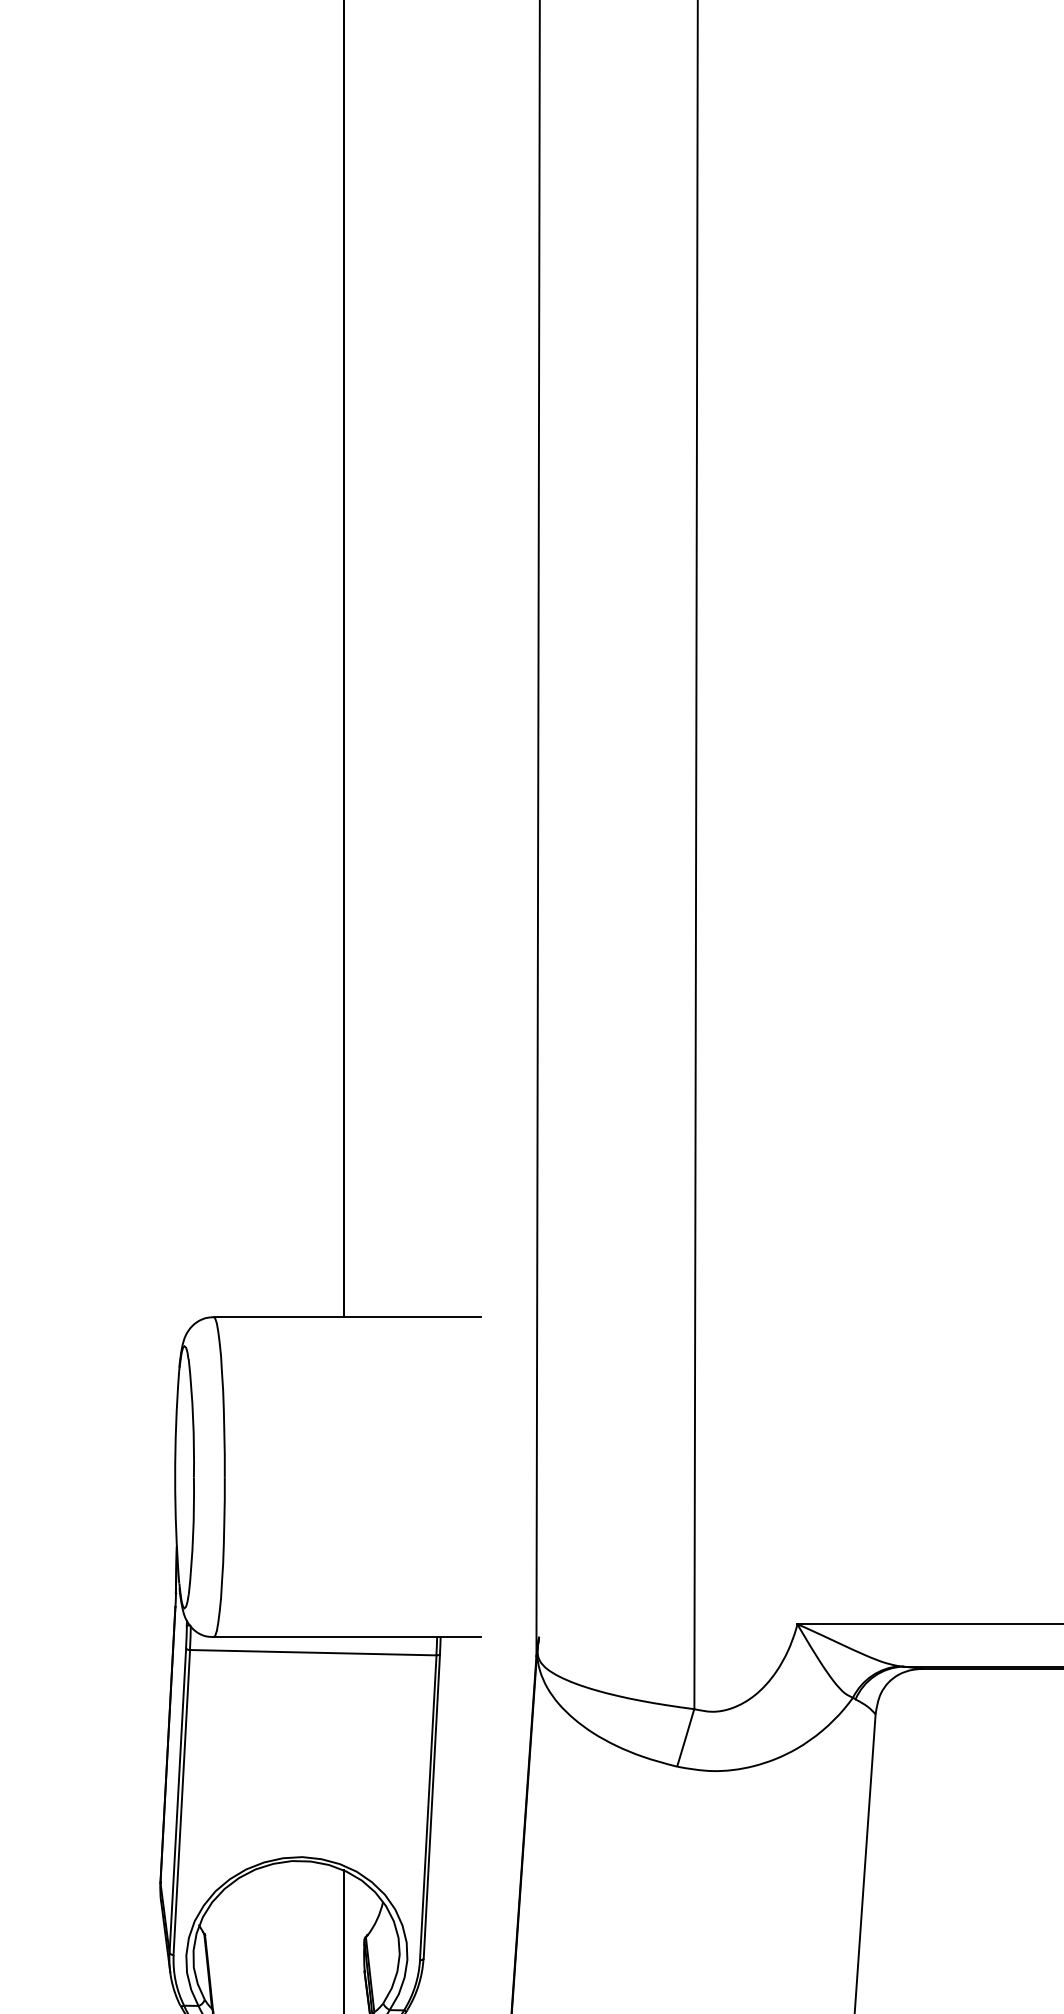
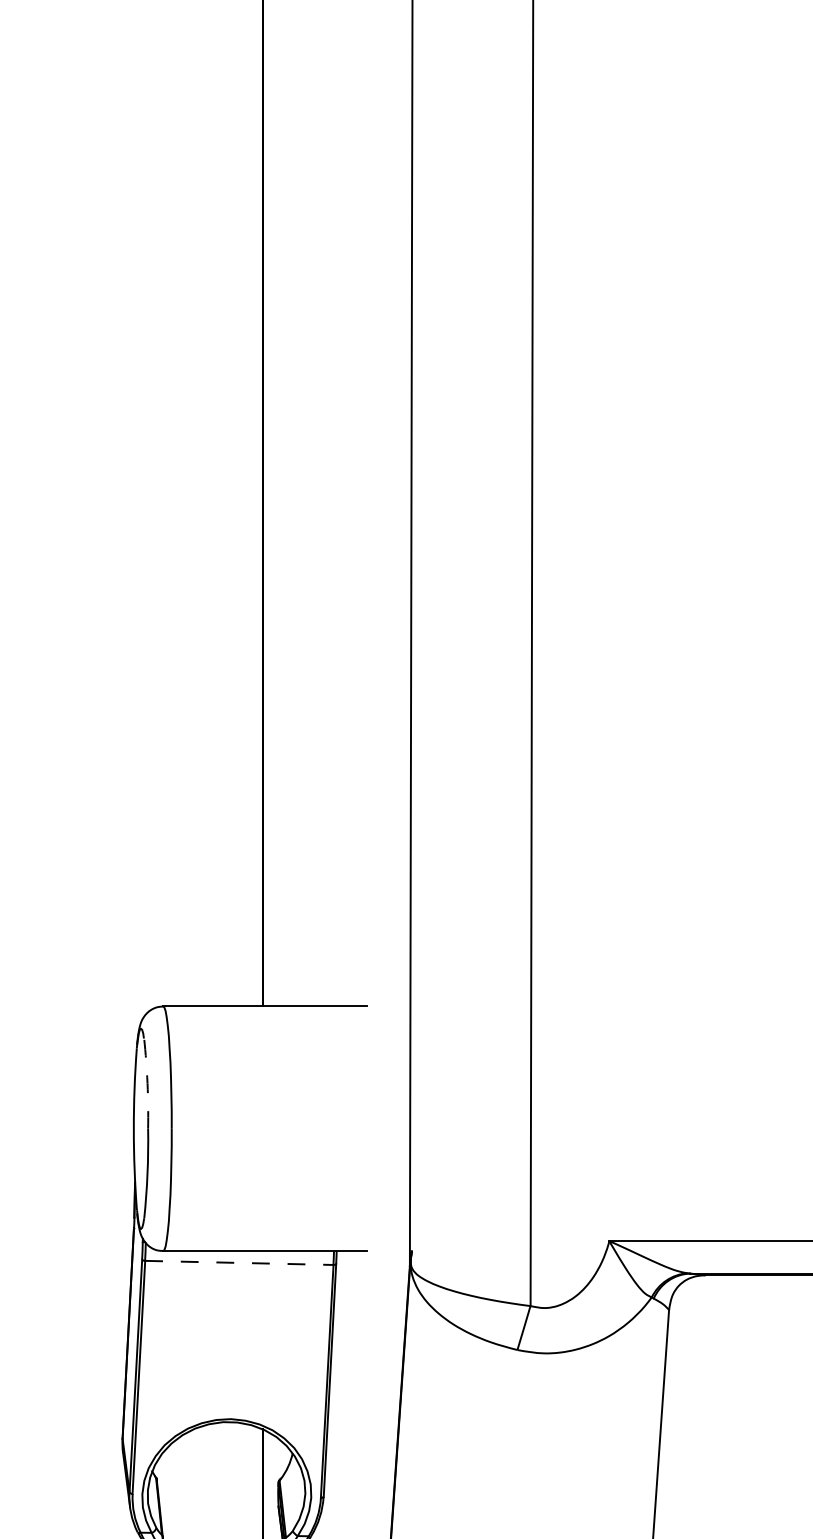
arc: (193, 1417) -> (147, 1083), solid -> dashed
line: (313, 1652) -> (239, 1262), solid -> dashed

